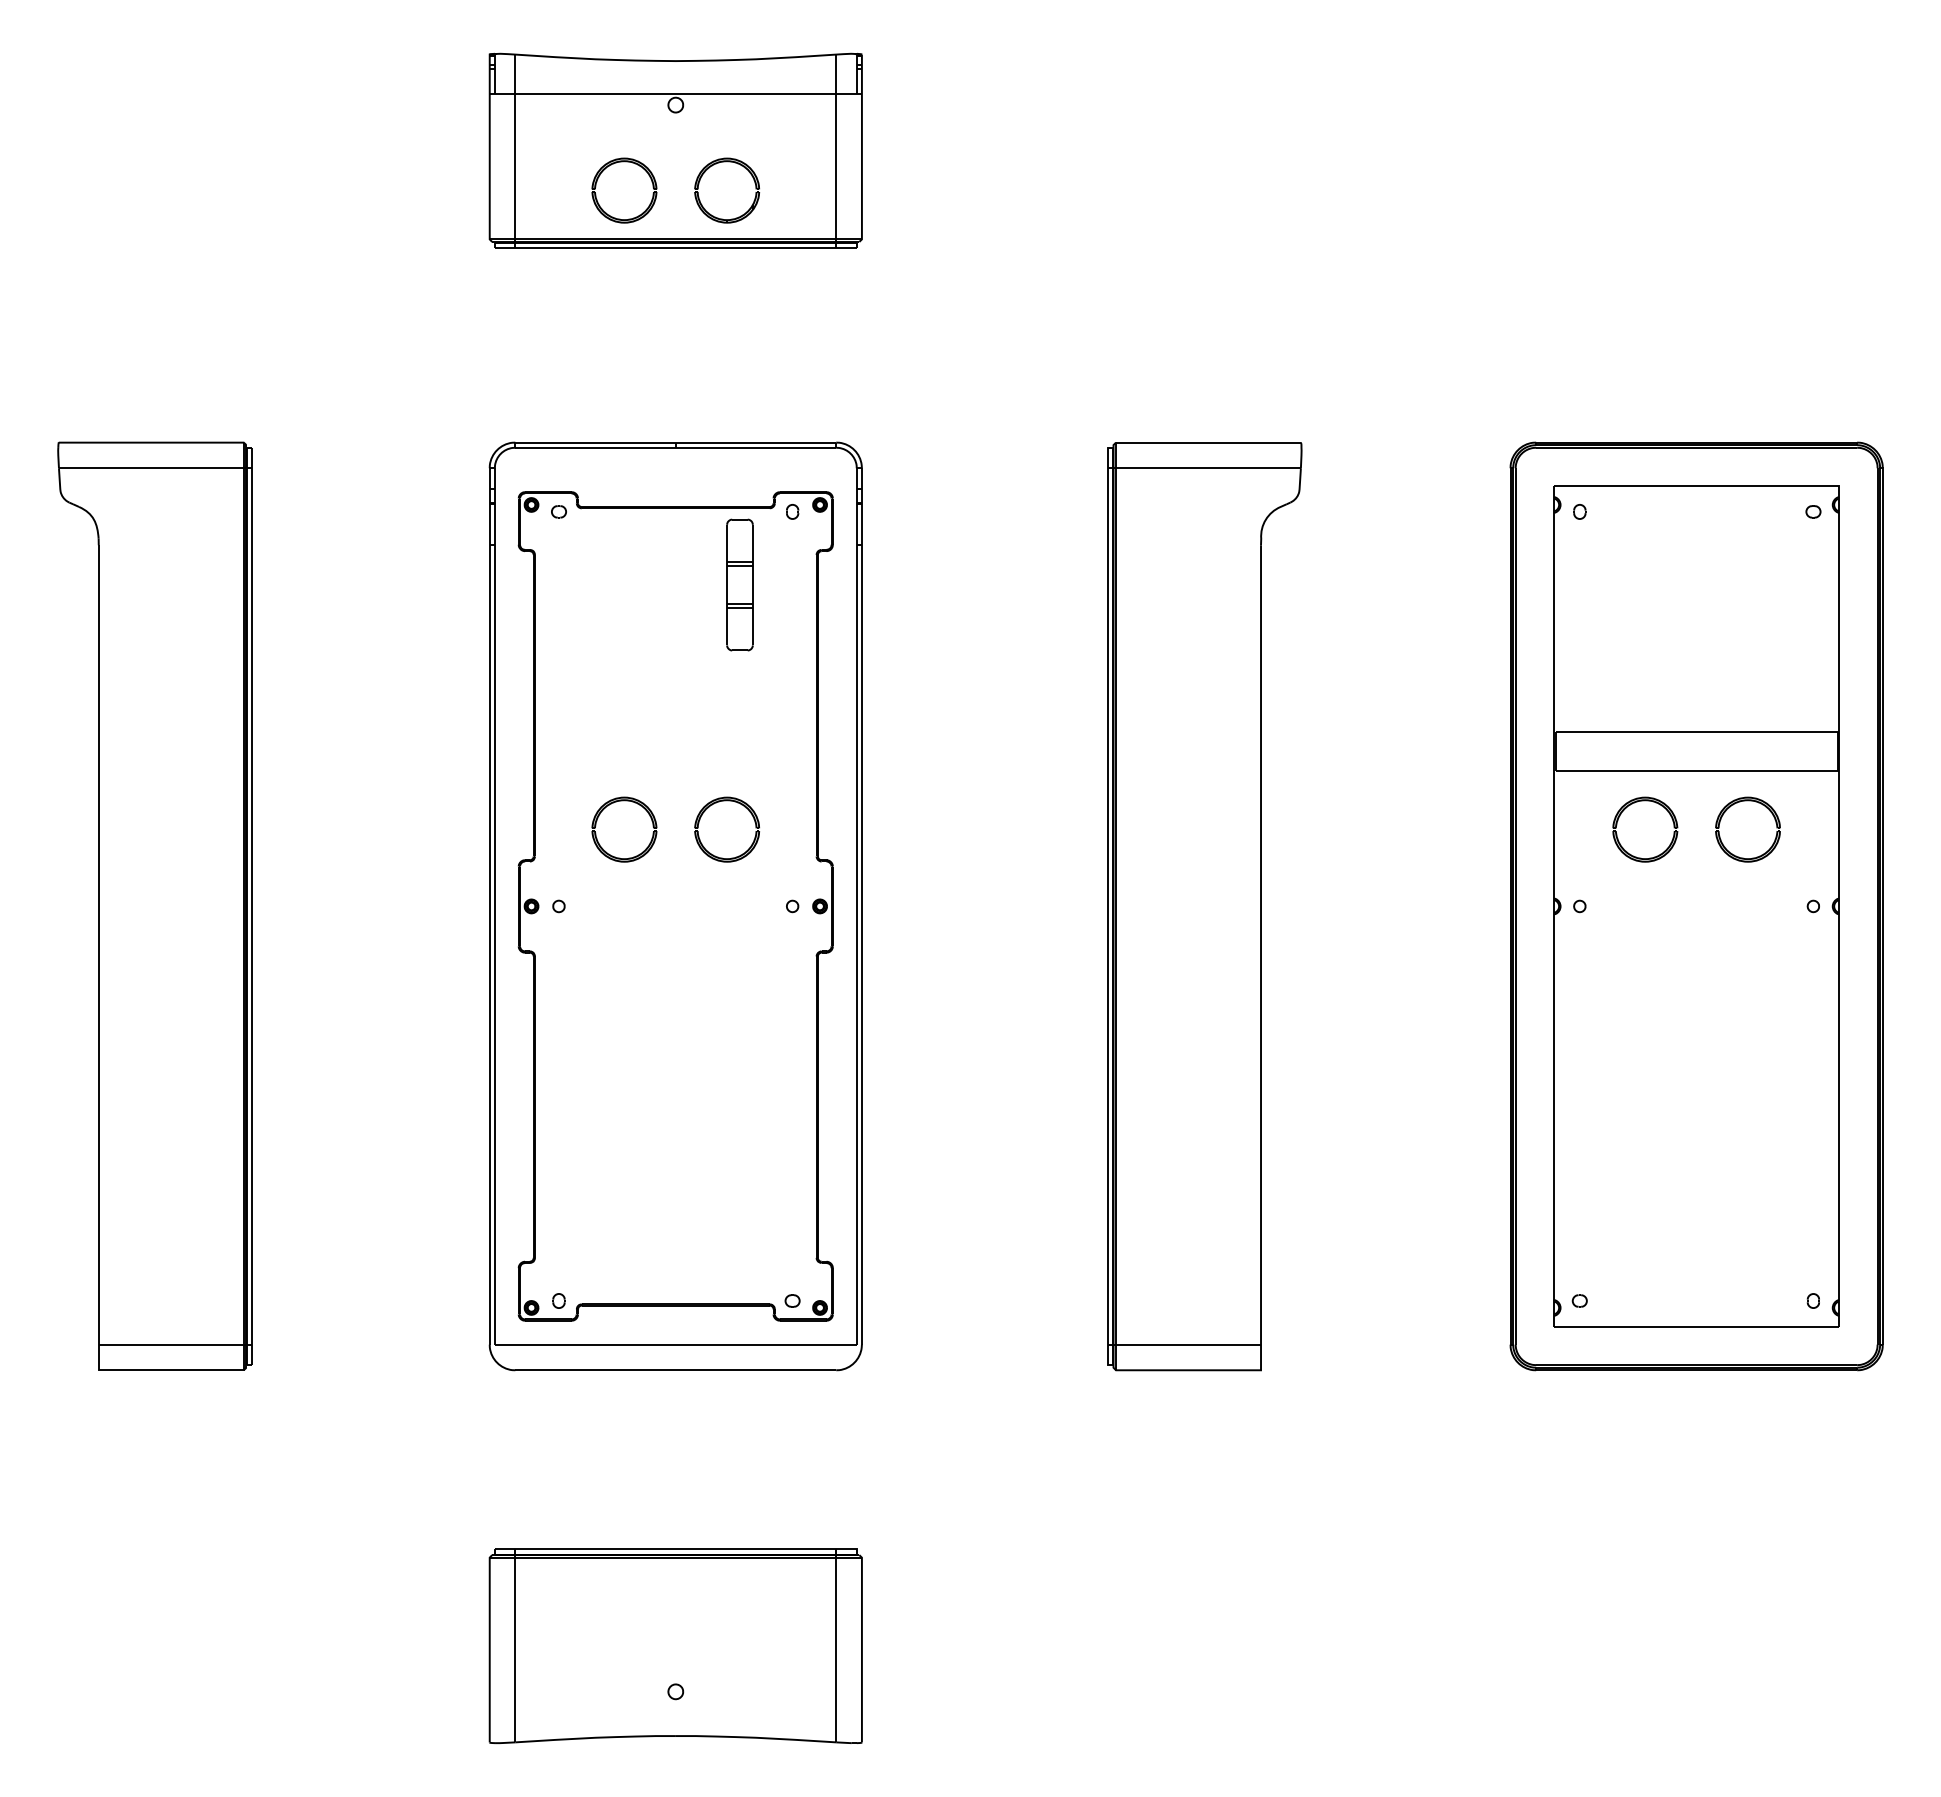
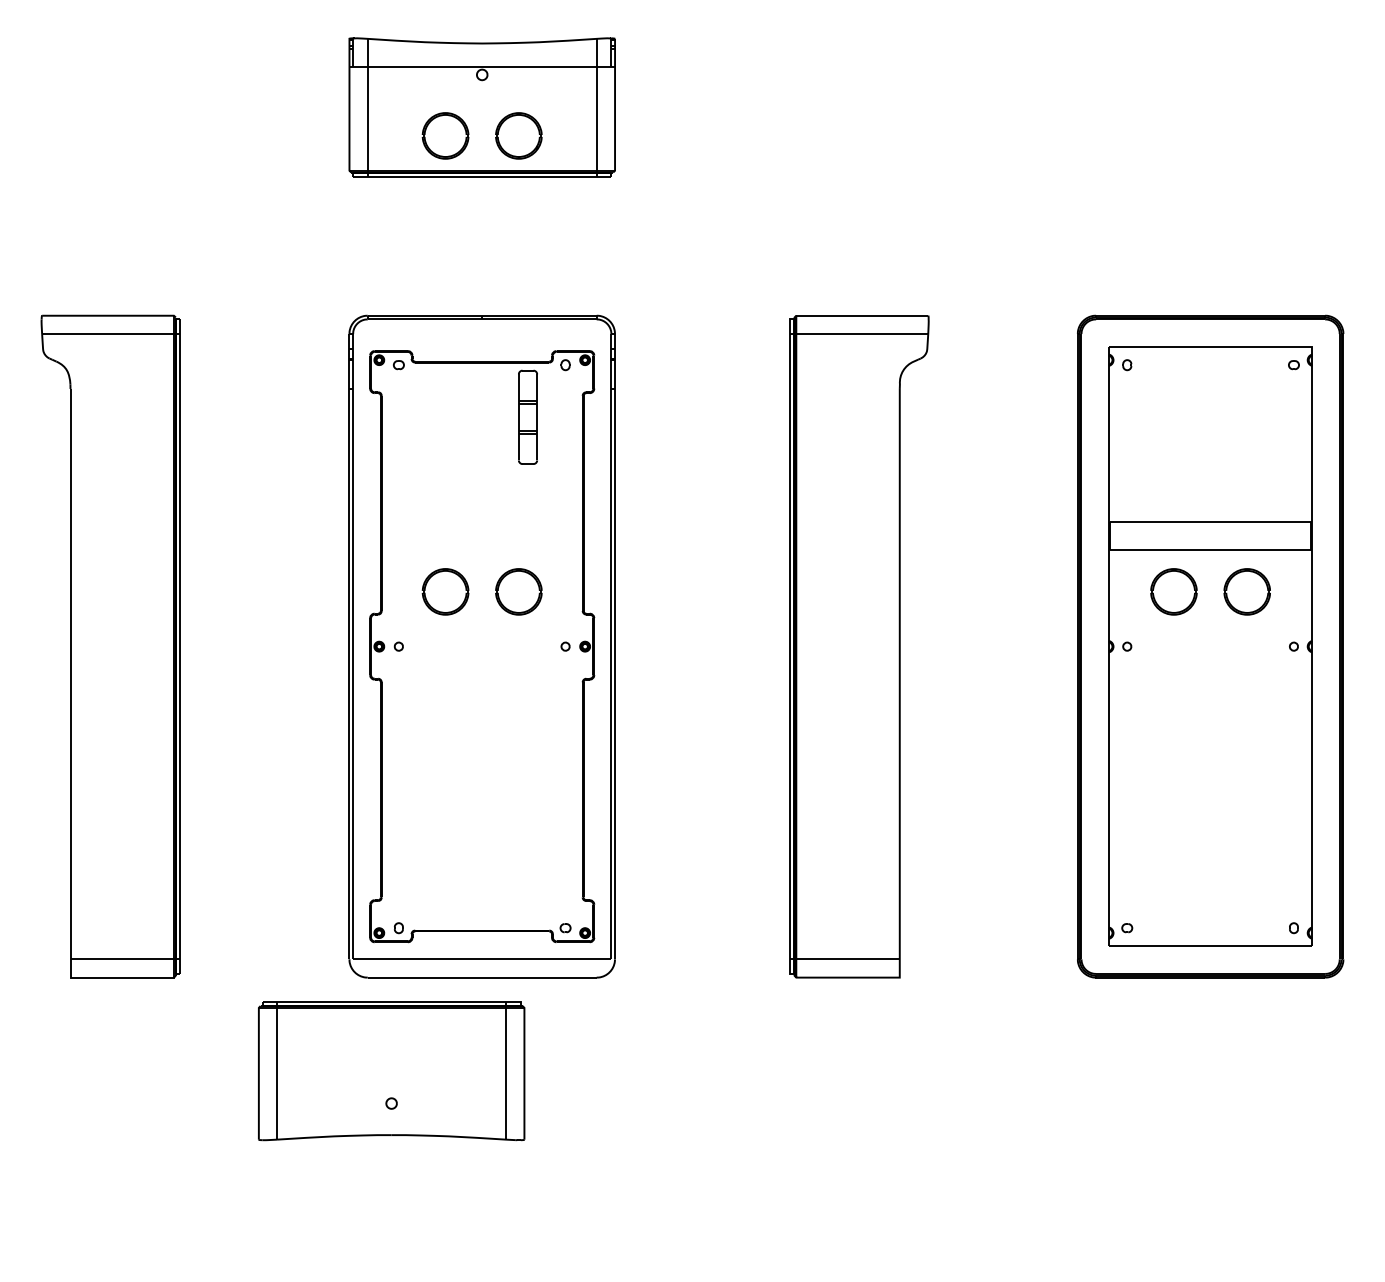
part: (675, 1645) -> (391, 1070), moved

